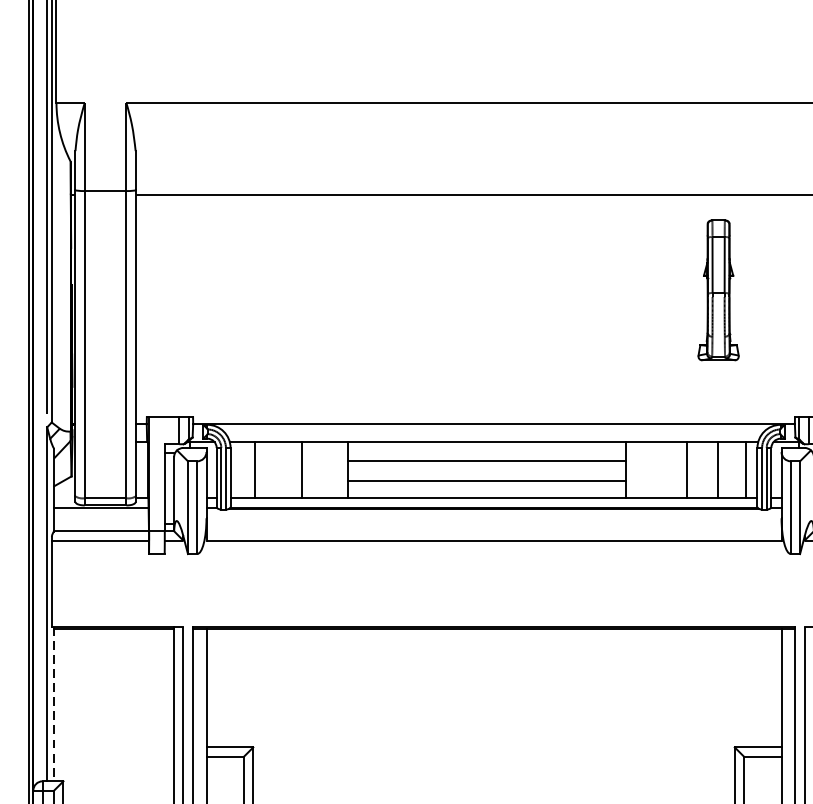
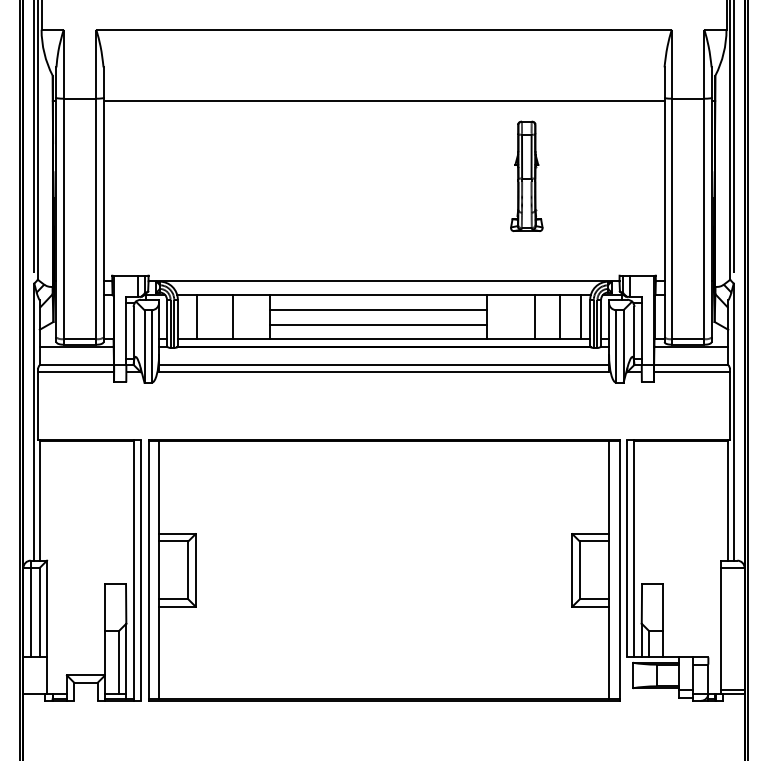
part: (718, 289) -> (526, 175), moved
line: (494, 530) -> (384, 364), added
line: (53, 704) -> (39, 500), dashed -> solid

